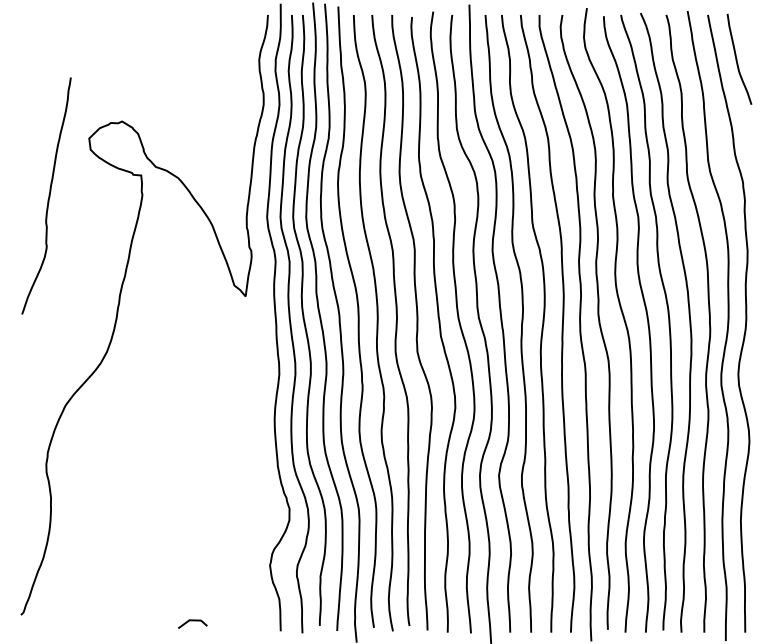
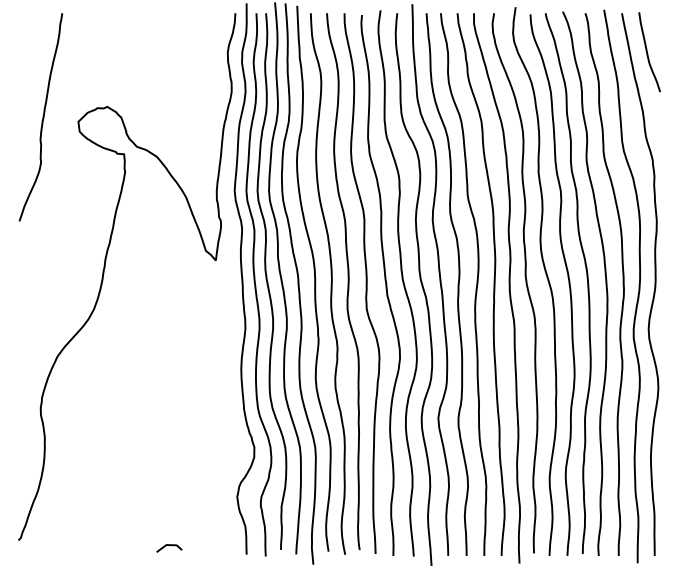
curve: (48, 196) -> (42, 117), moved

